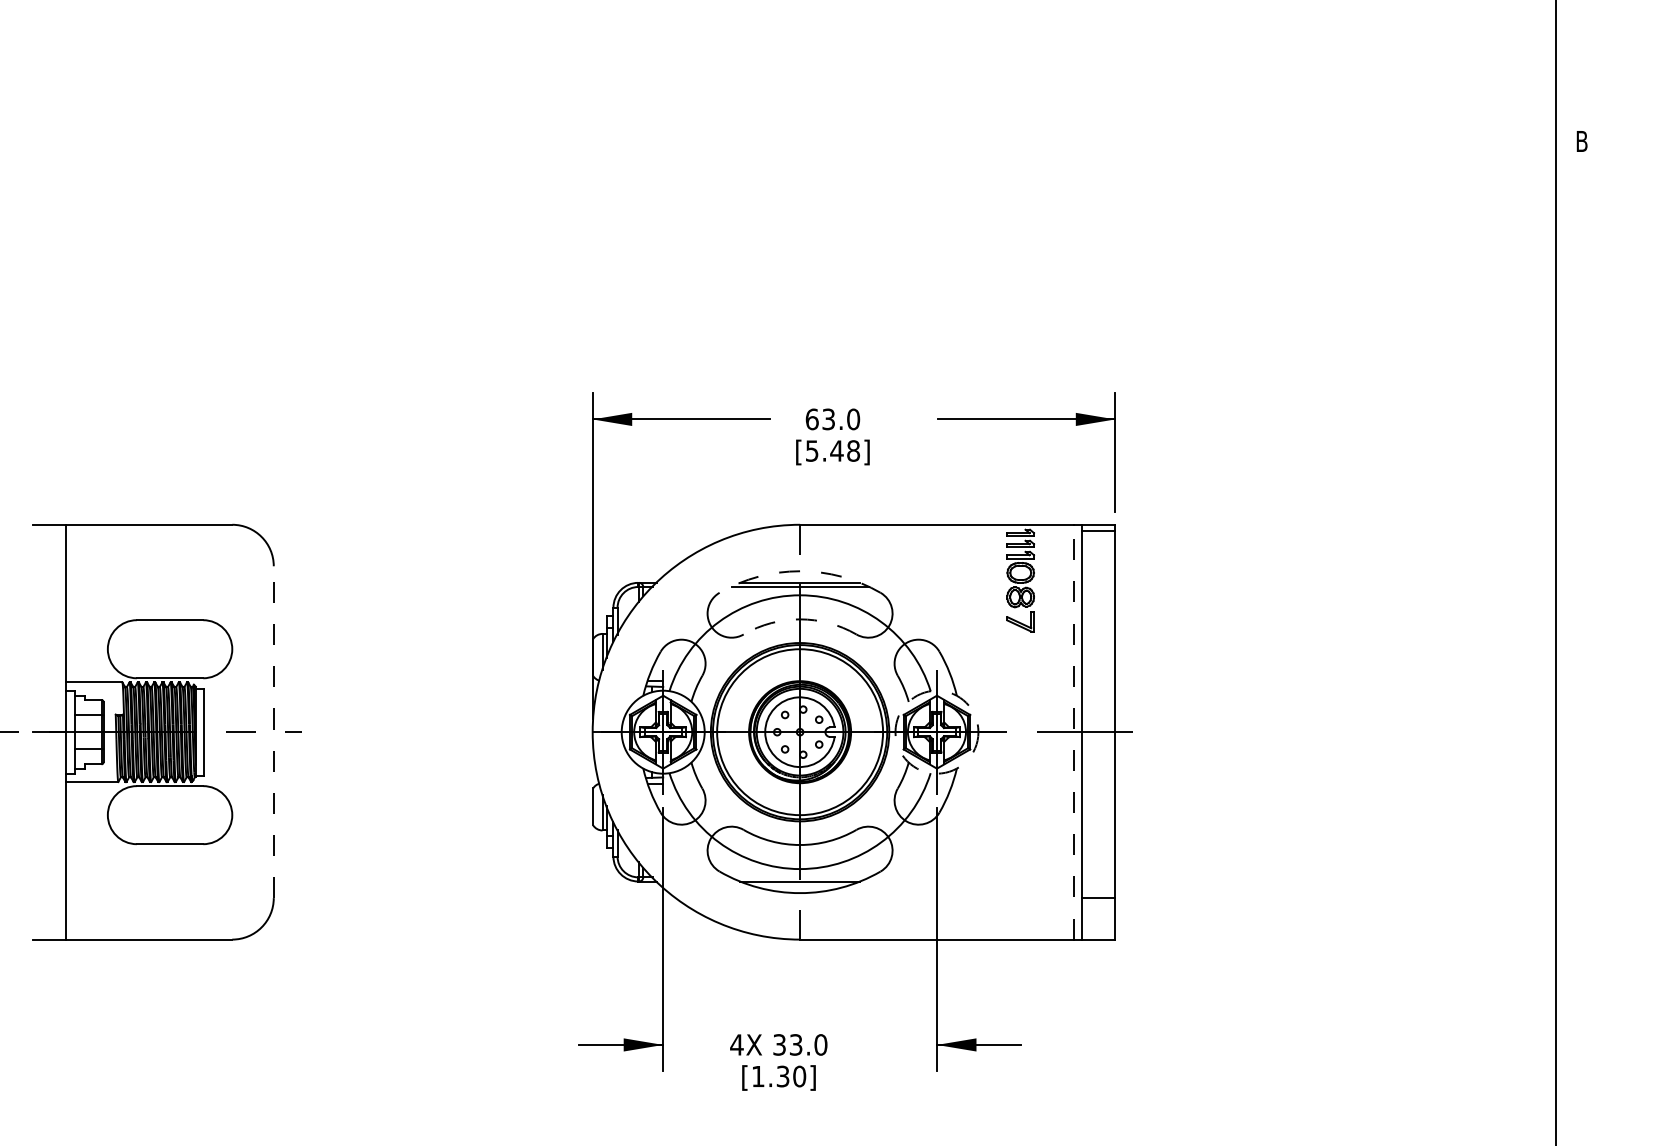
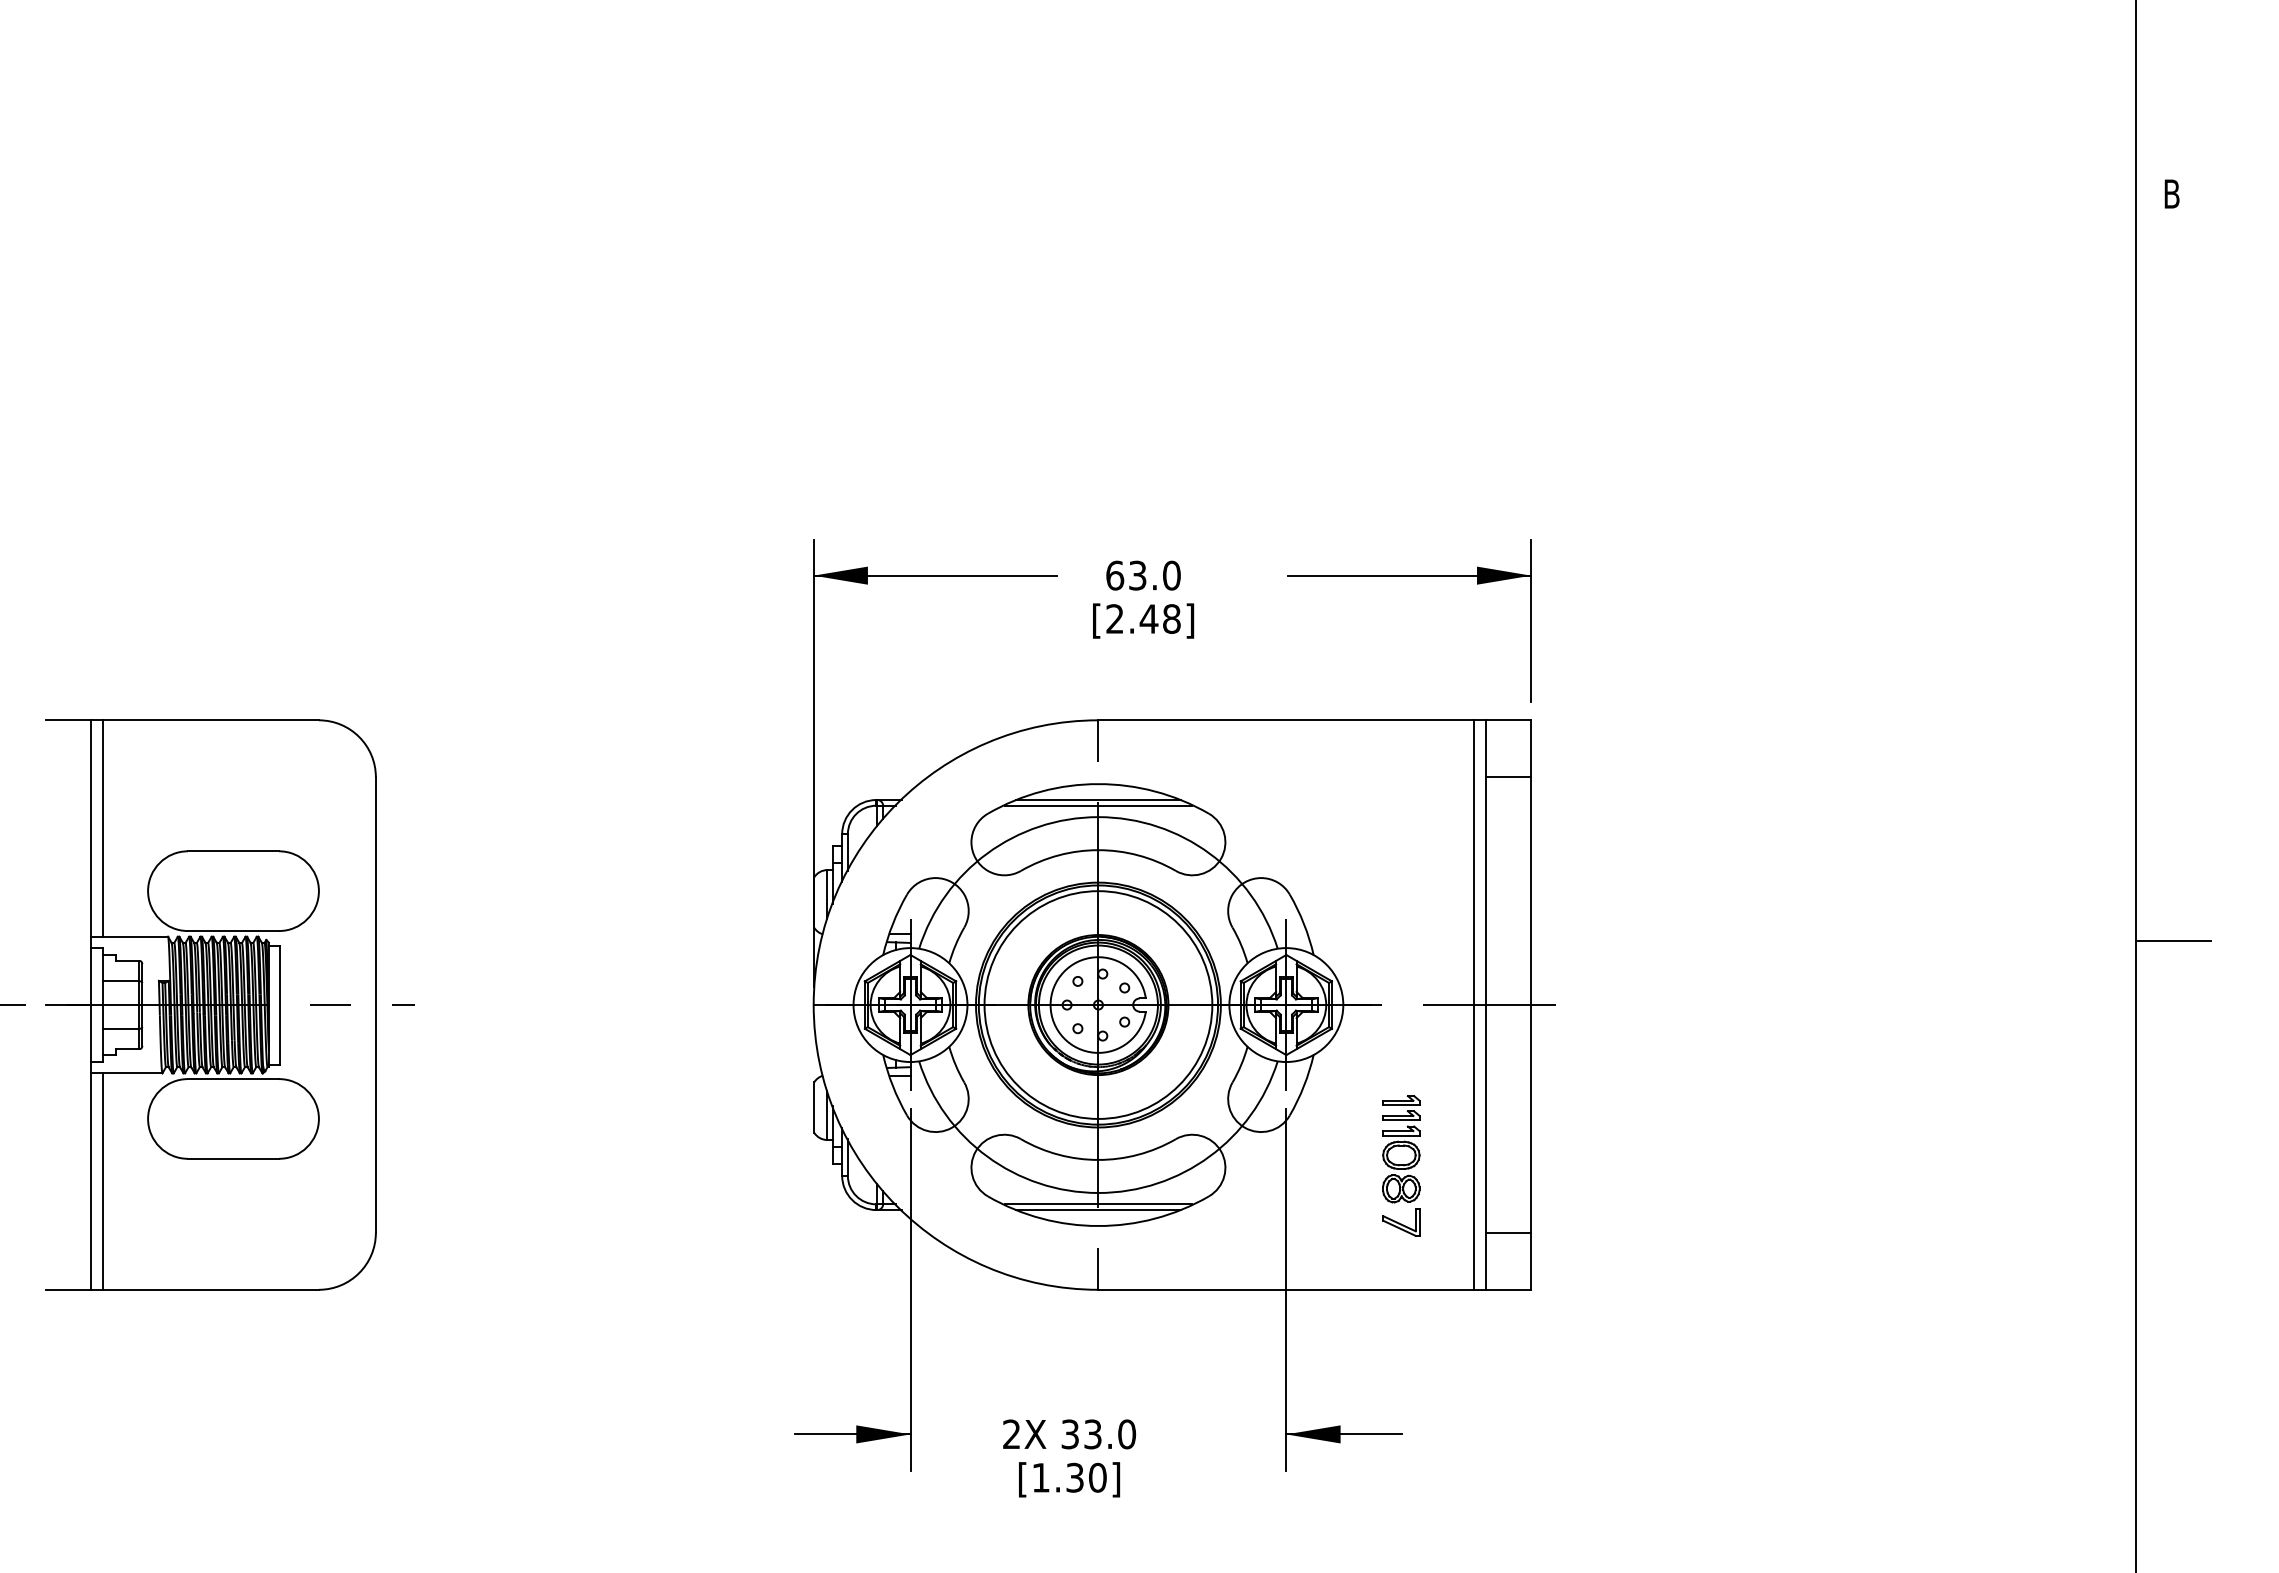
text: (811, 450) -> (1114, 618), [5.48] -> [2.48]
line: (1098, 530) -> (1508, 777), moved
arc: (800, 571) -> (1098, 784), dashed -> solid
part: (1020, 580) -> (1401, 1165), moved
line: (74, 603) -> (102, 828), added
arc: (800, 619) -> (1098, 850), dashed -> solid
line: (1583, 685) -> (2174, 941), added
line: (273, 732) -> (375, 1005), dashed -> solid
circle: (937, 732) -> (1286, 1005), dashed -> solid
line: (1074, 732) -> (1474, 1005), dashed -> solid
line: (74, 860) -> (102, 1181), added
line: (800, 877) -> (1098, 1204), added
text: (736, 1044) -> (1011, 1433), 4X -> 2X

